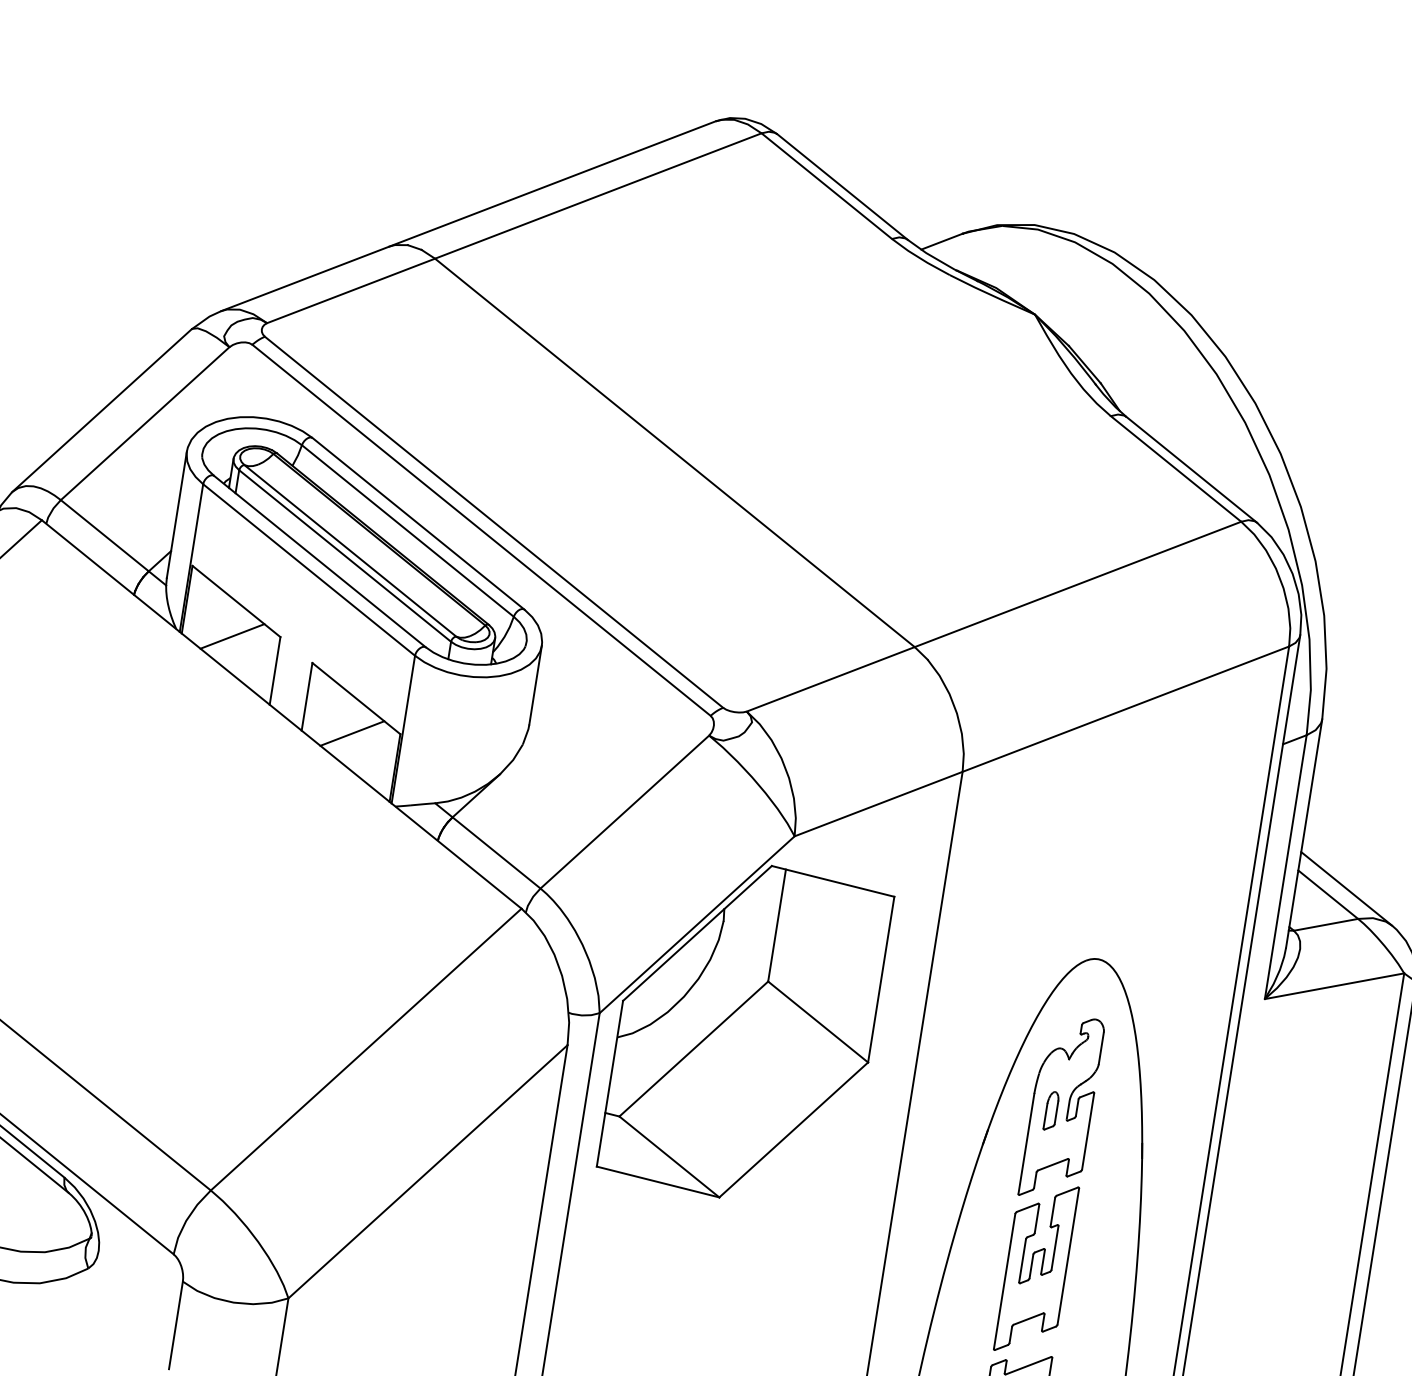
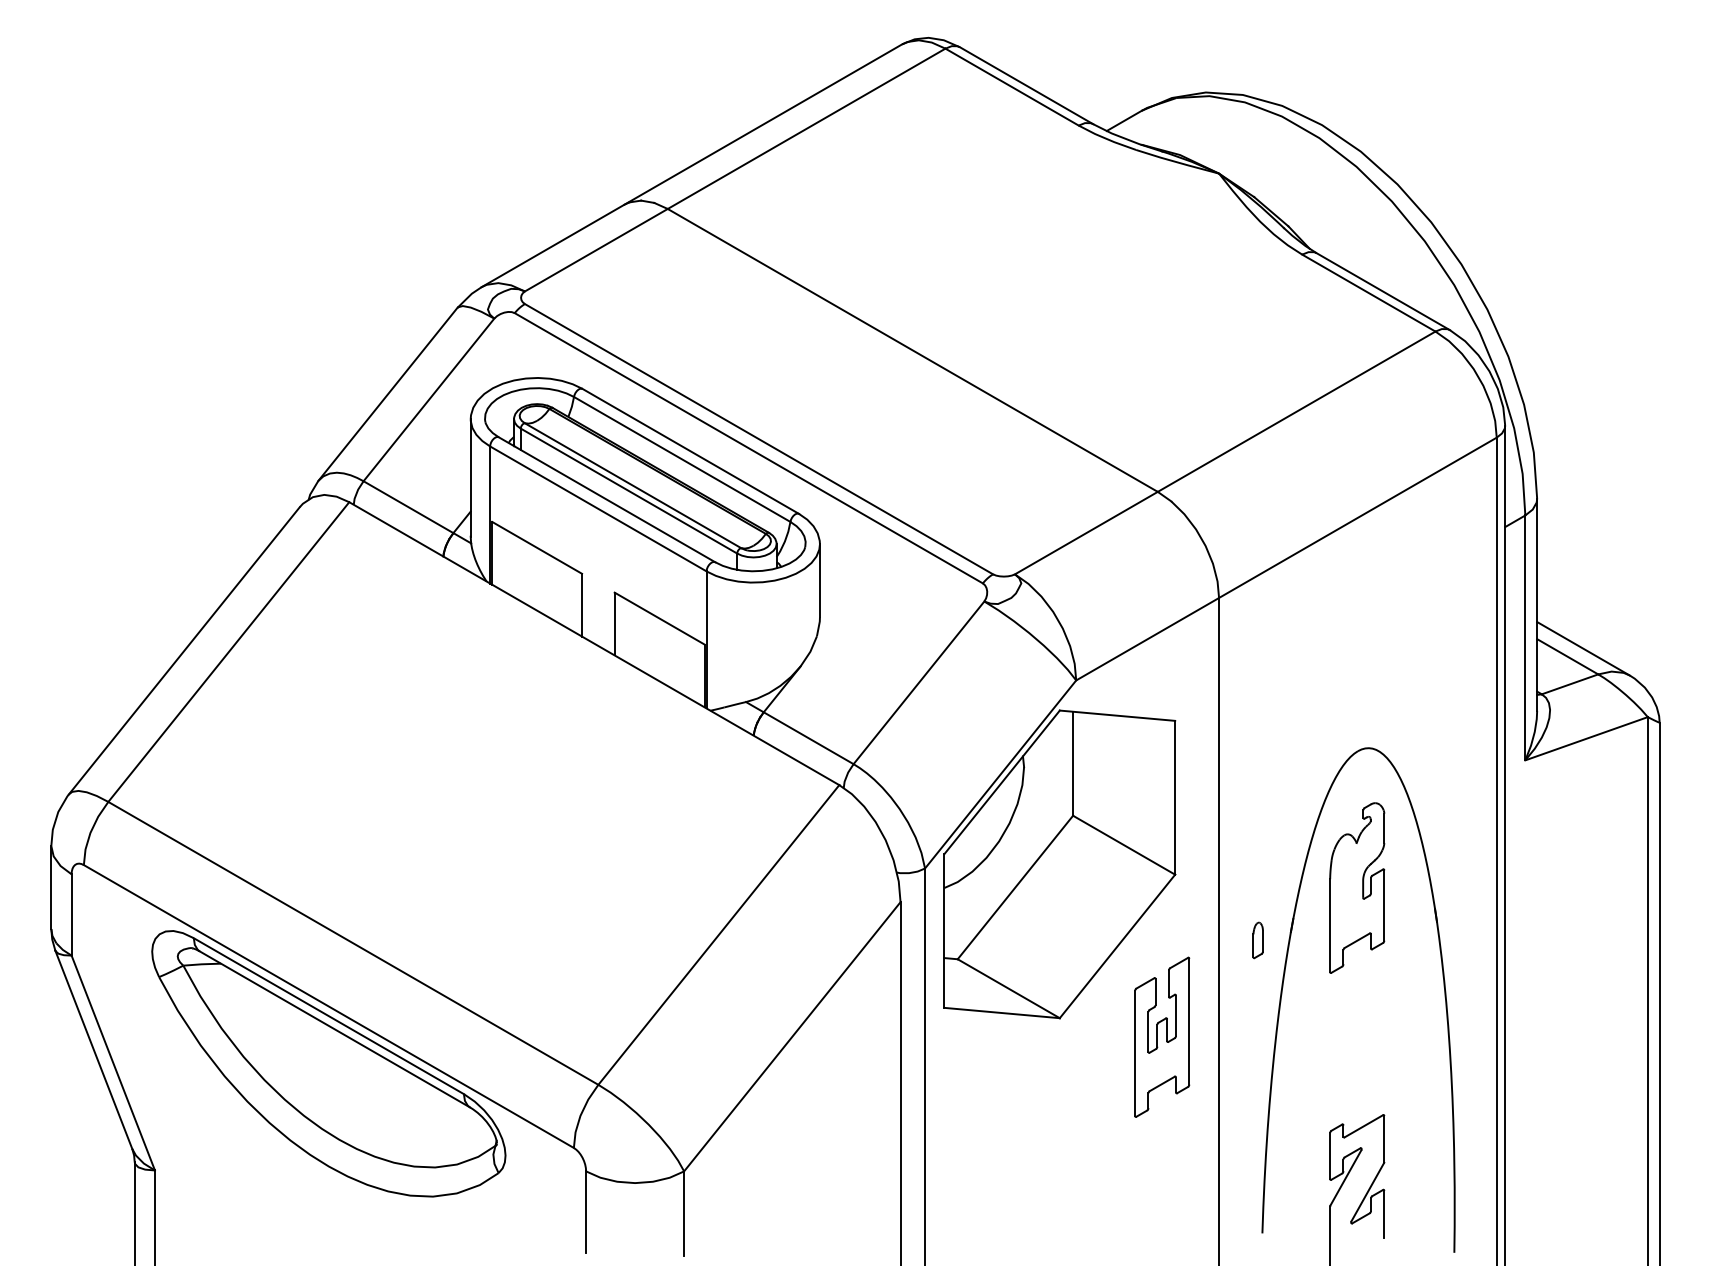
line: (232, 635) -> (538, 579), removed
line: (351, 733) -> (660, 650), removed
part: (1050, 1111) -> (1257, 940), moved
part: (1036, 1267) -> (1162, 1036), moved

